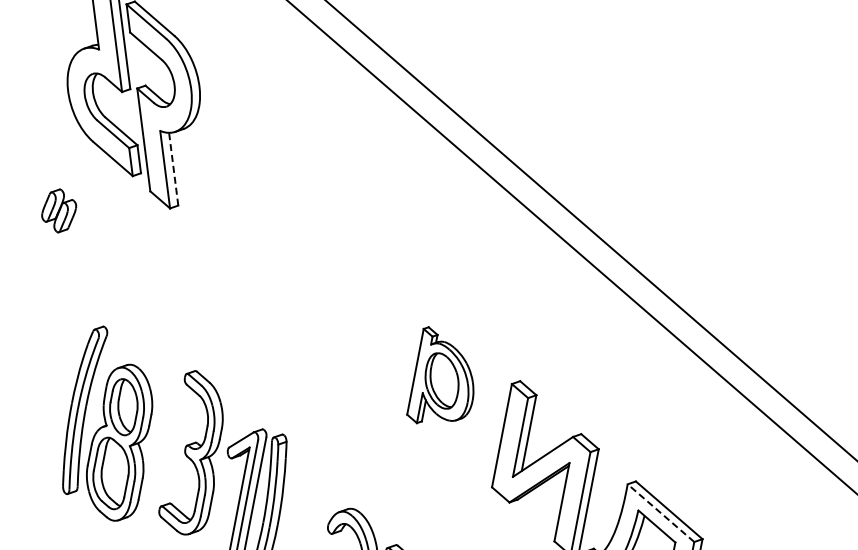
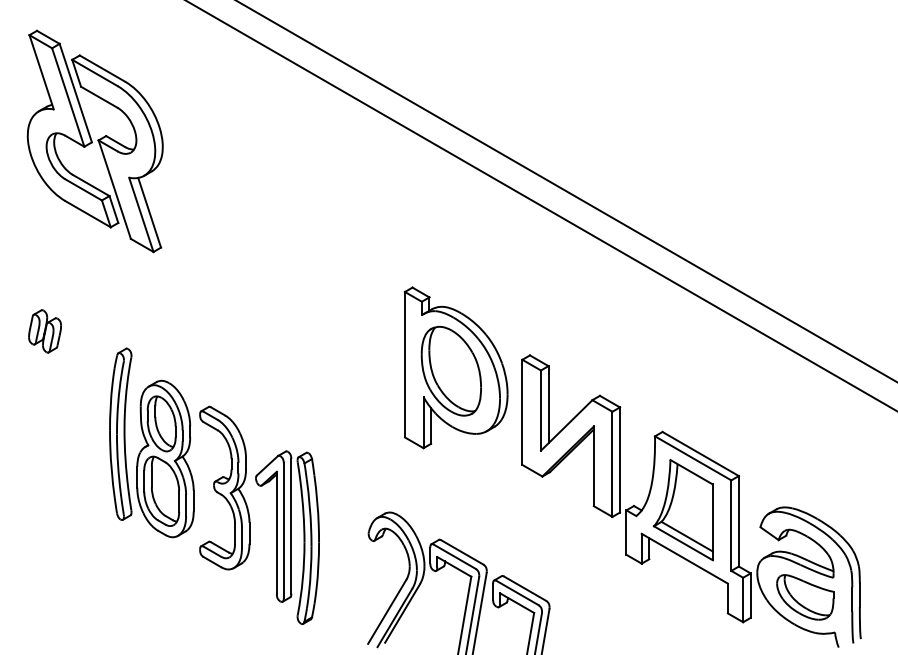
line: (173, 168) -> (149, 212), dashed -> solid
part: (58, 210) -> (44, 331), moved
part: (444, 378) -> (455, 367), size x1.67
part: (110, 423) -> (151, 442), moved
line: (660, 513) -> (692, 458), dashed -> solid

